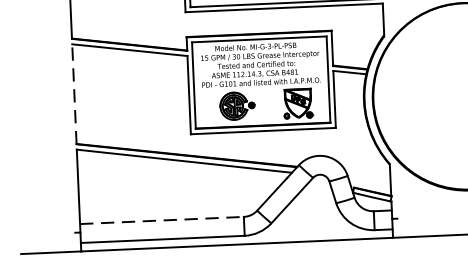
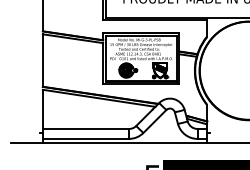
line: (73, 94) -> (42, 60), dashed -> solid
line: (162, 219) -> (86, 128), dashed -> solid

